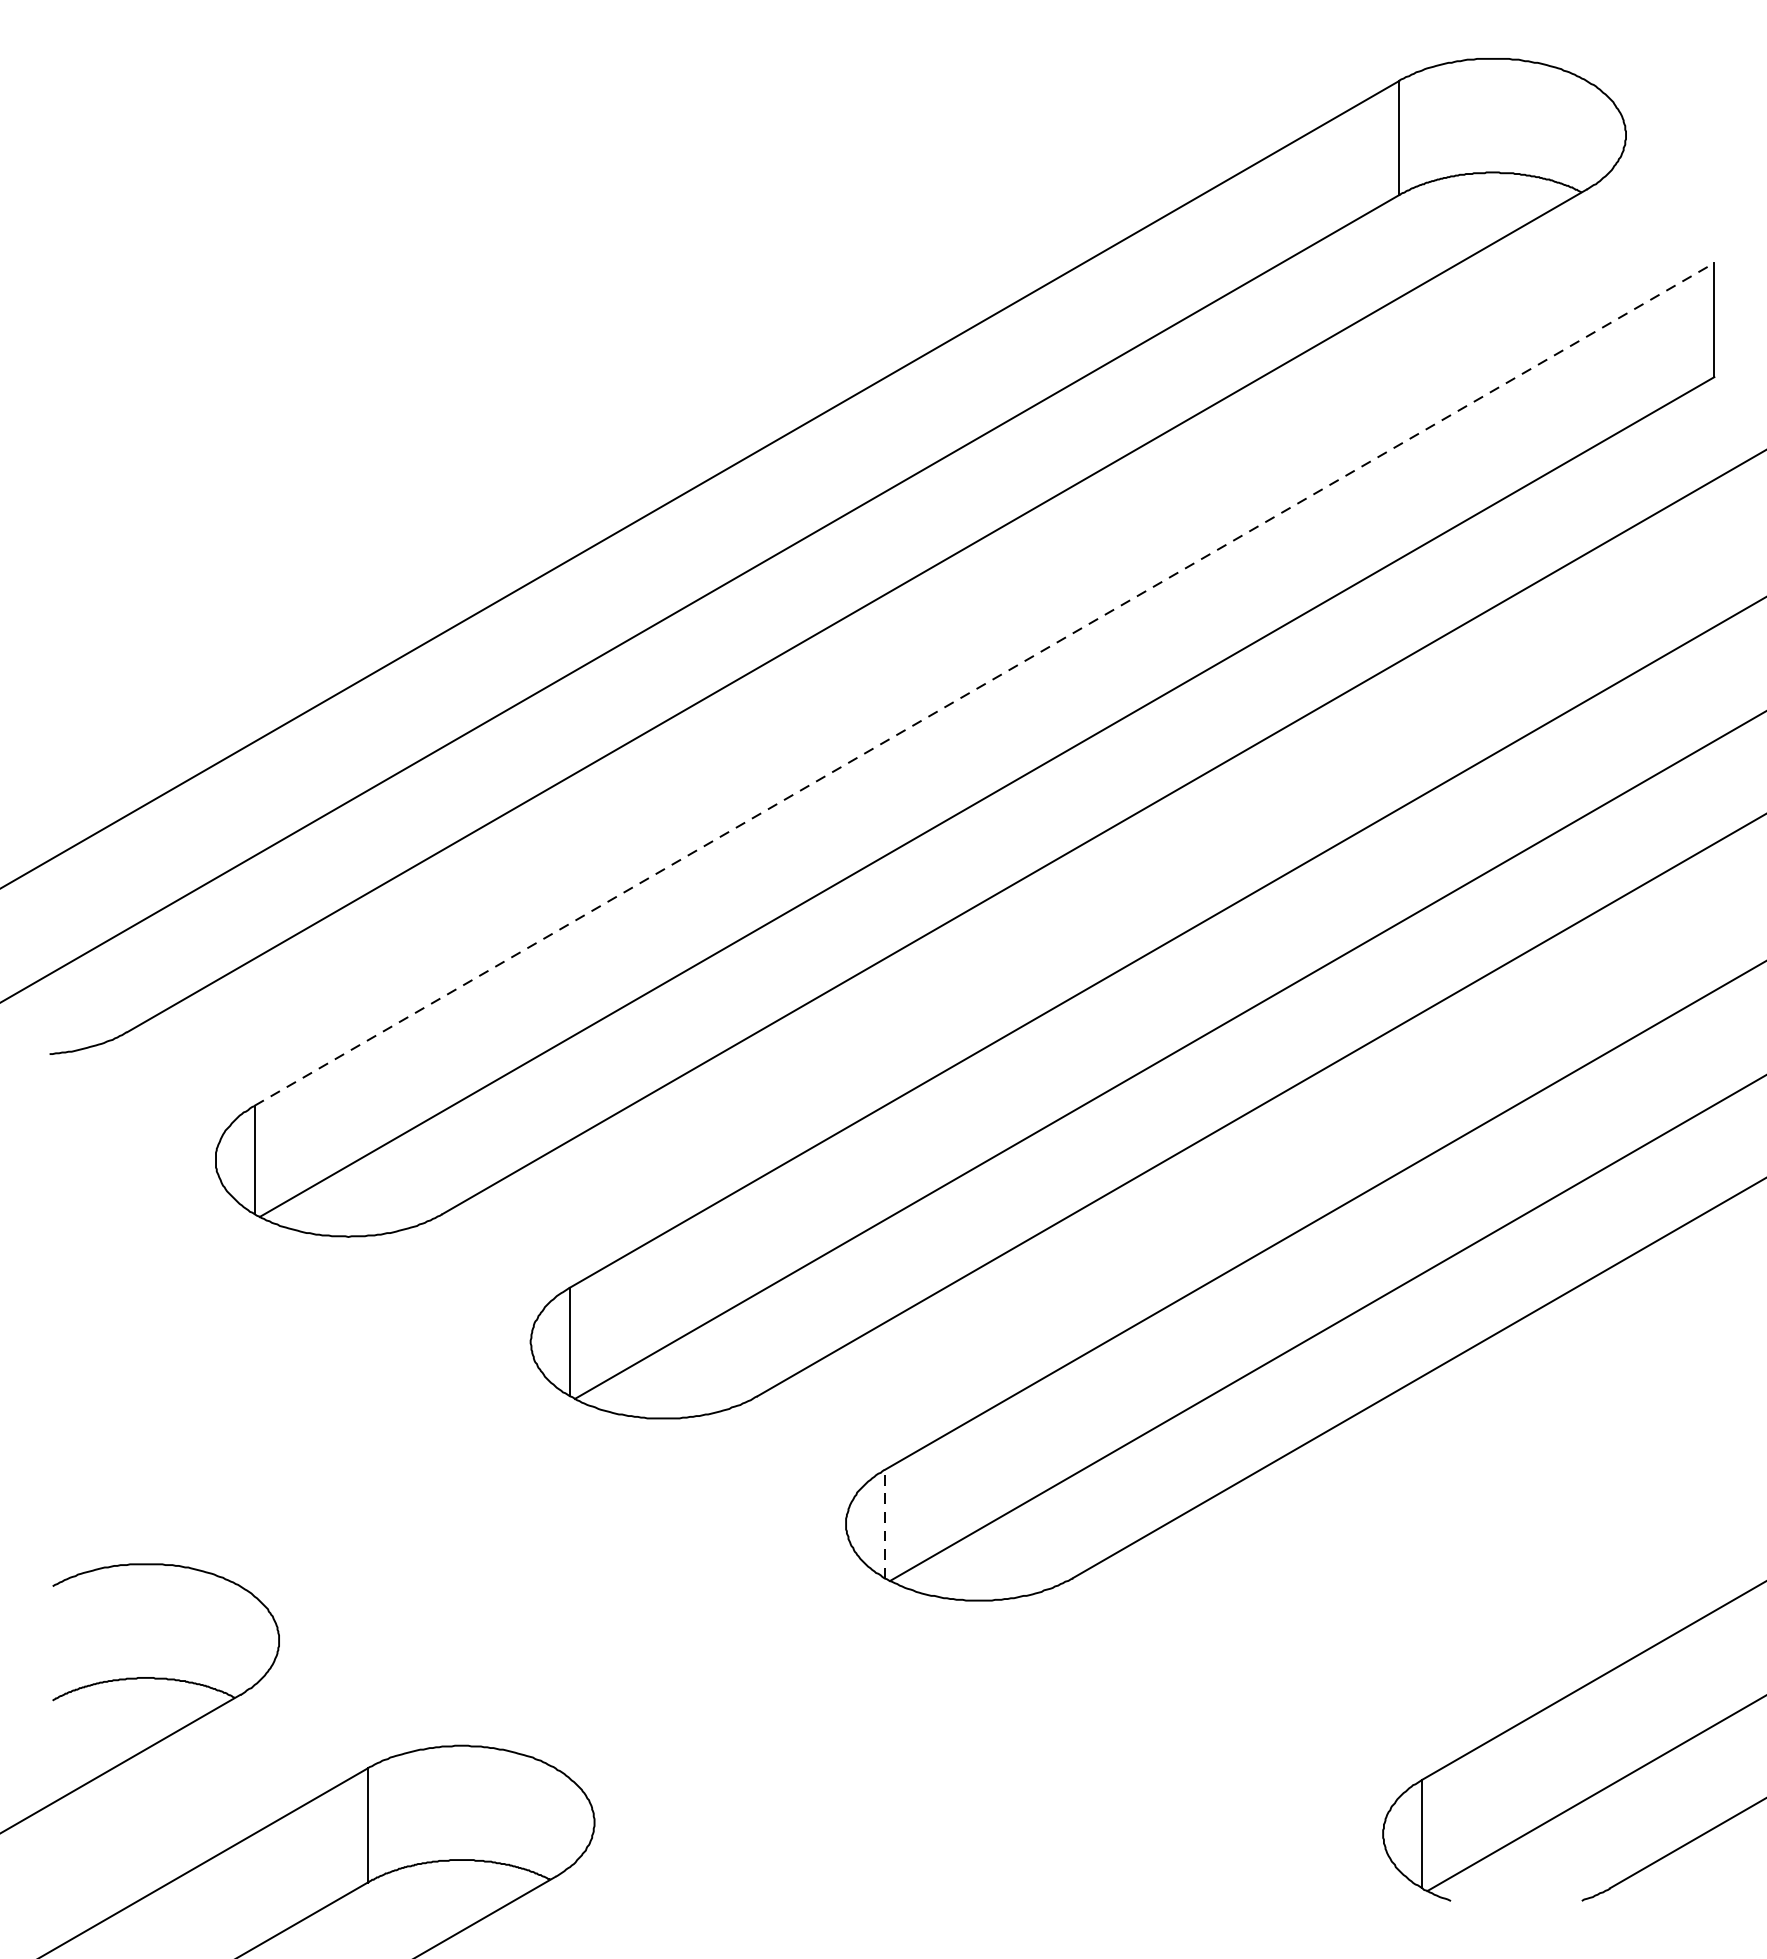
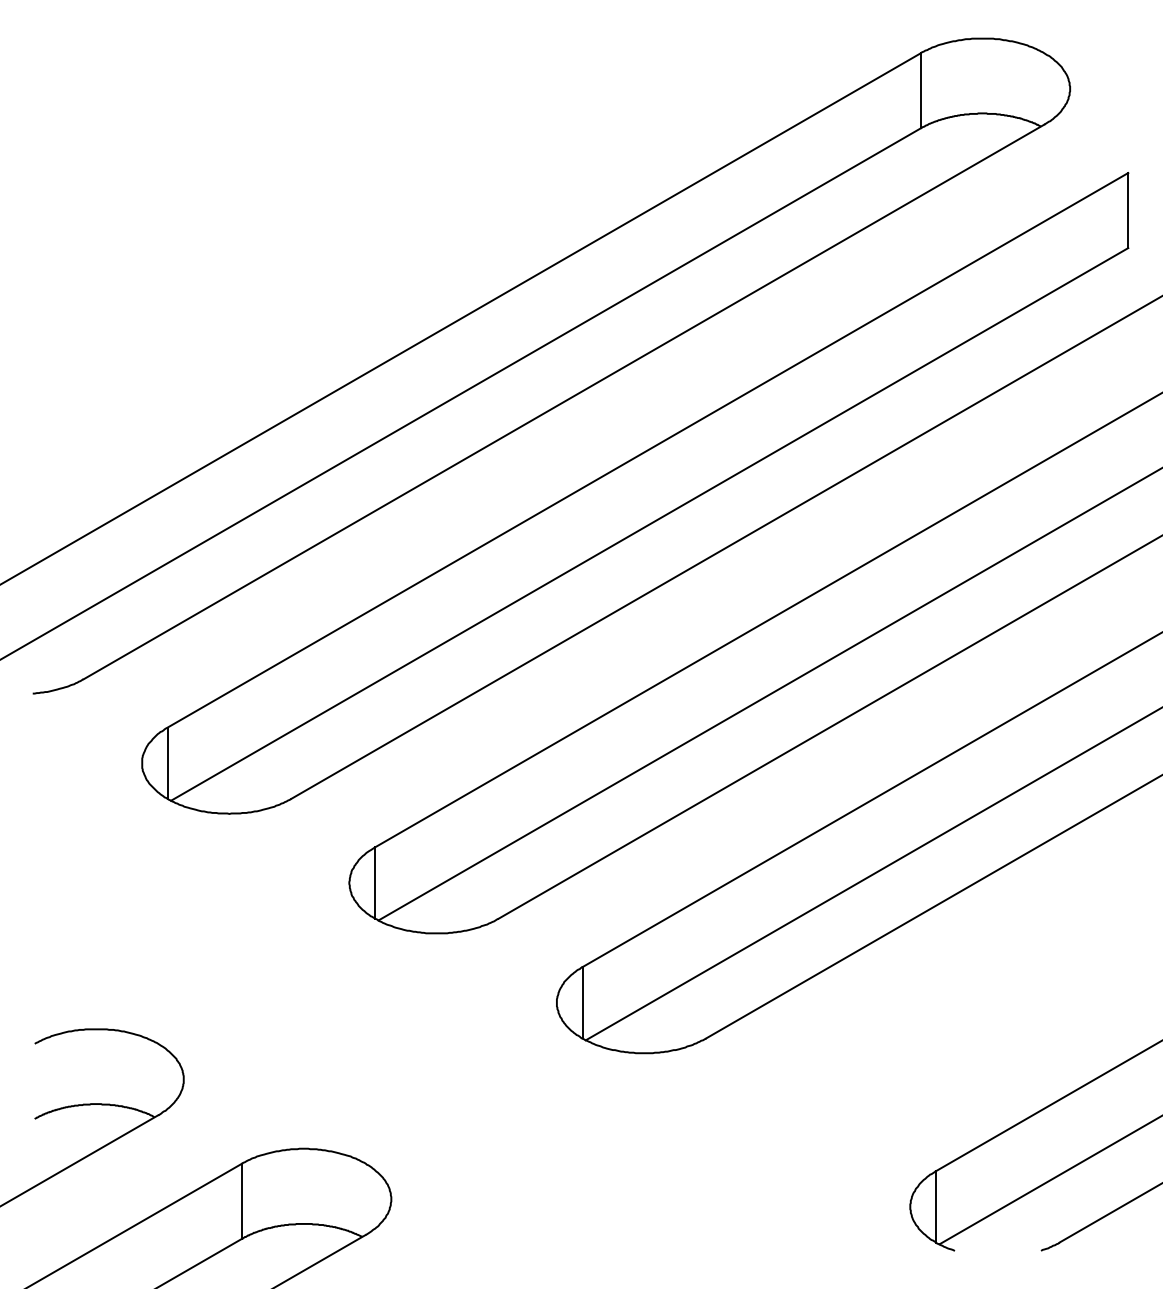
line: (983, 684) -> (647, 450), dashed -> solid
line: (885, 1523) -> (582, 1002), dashed -> solid

